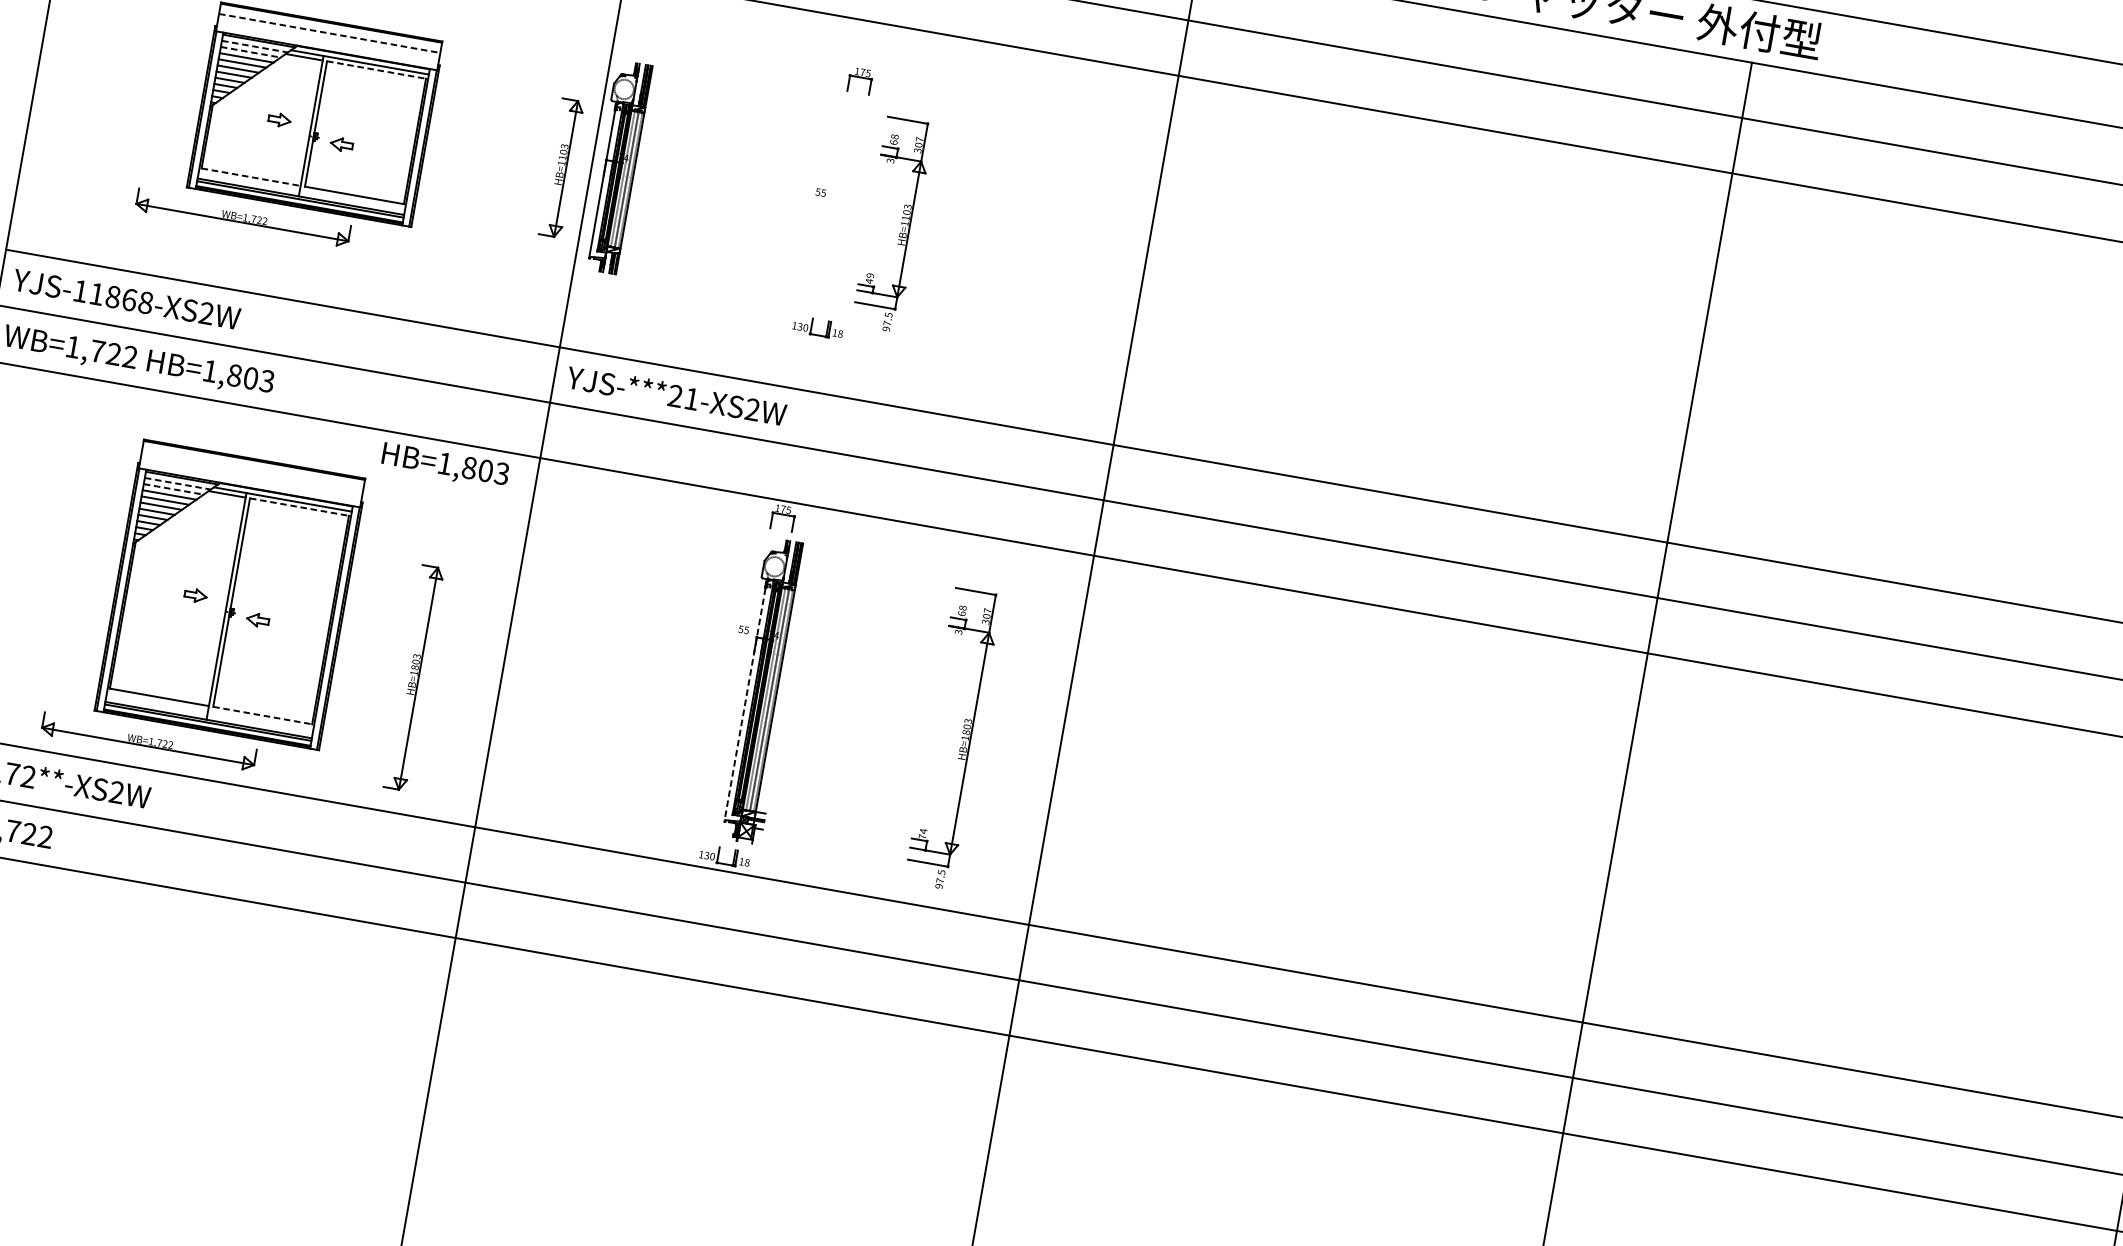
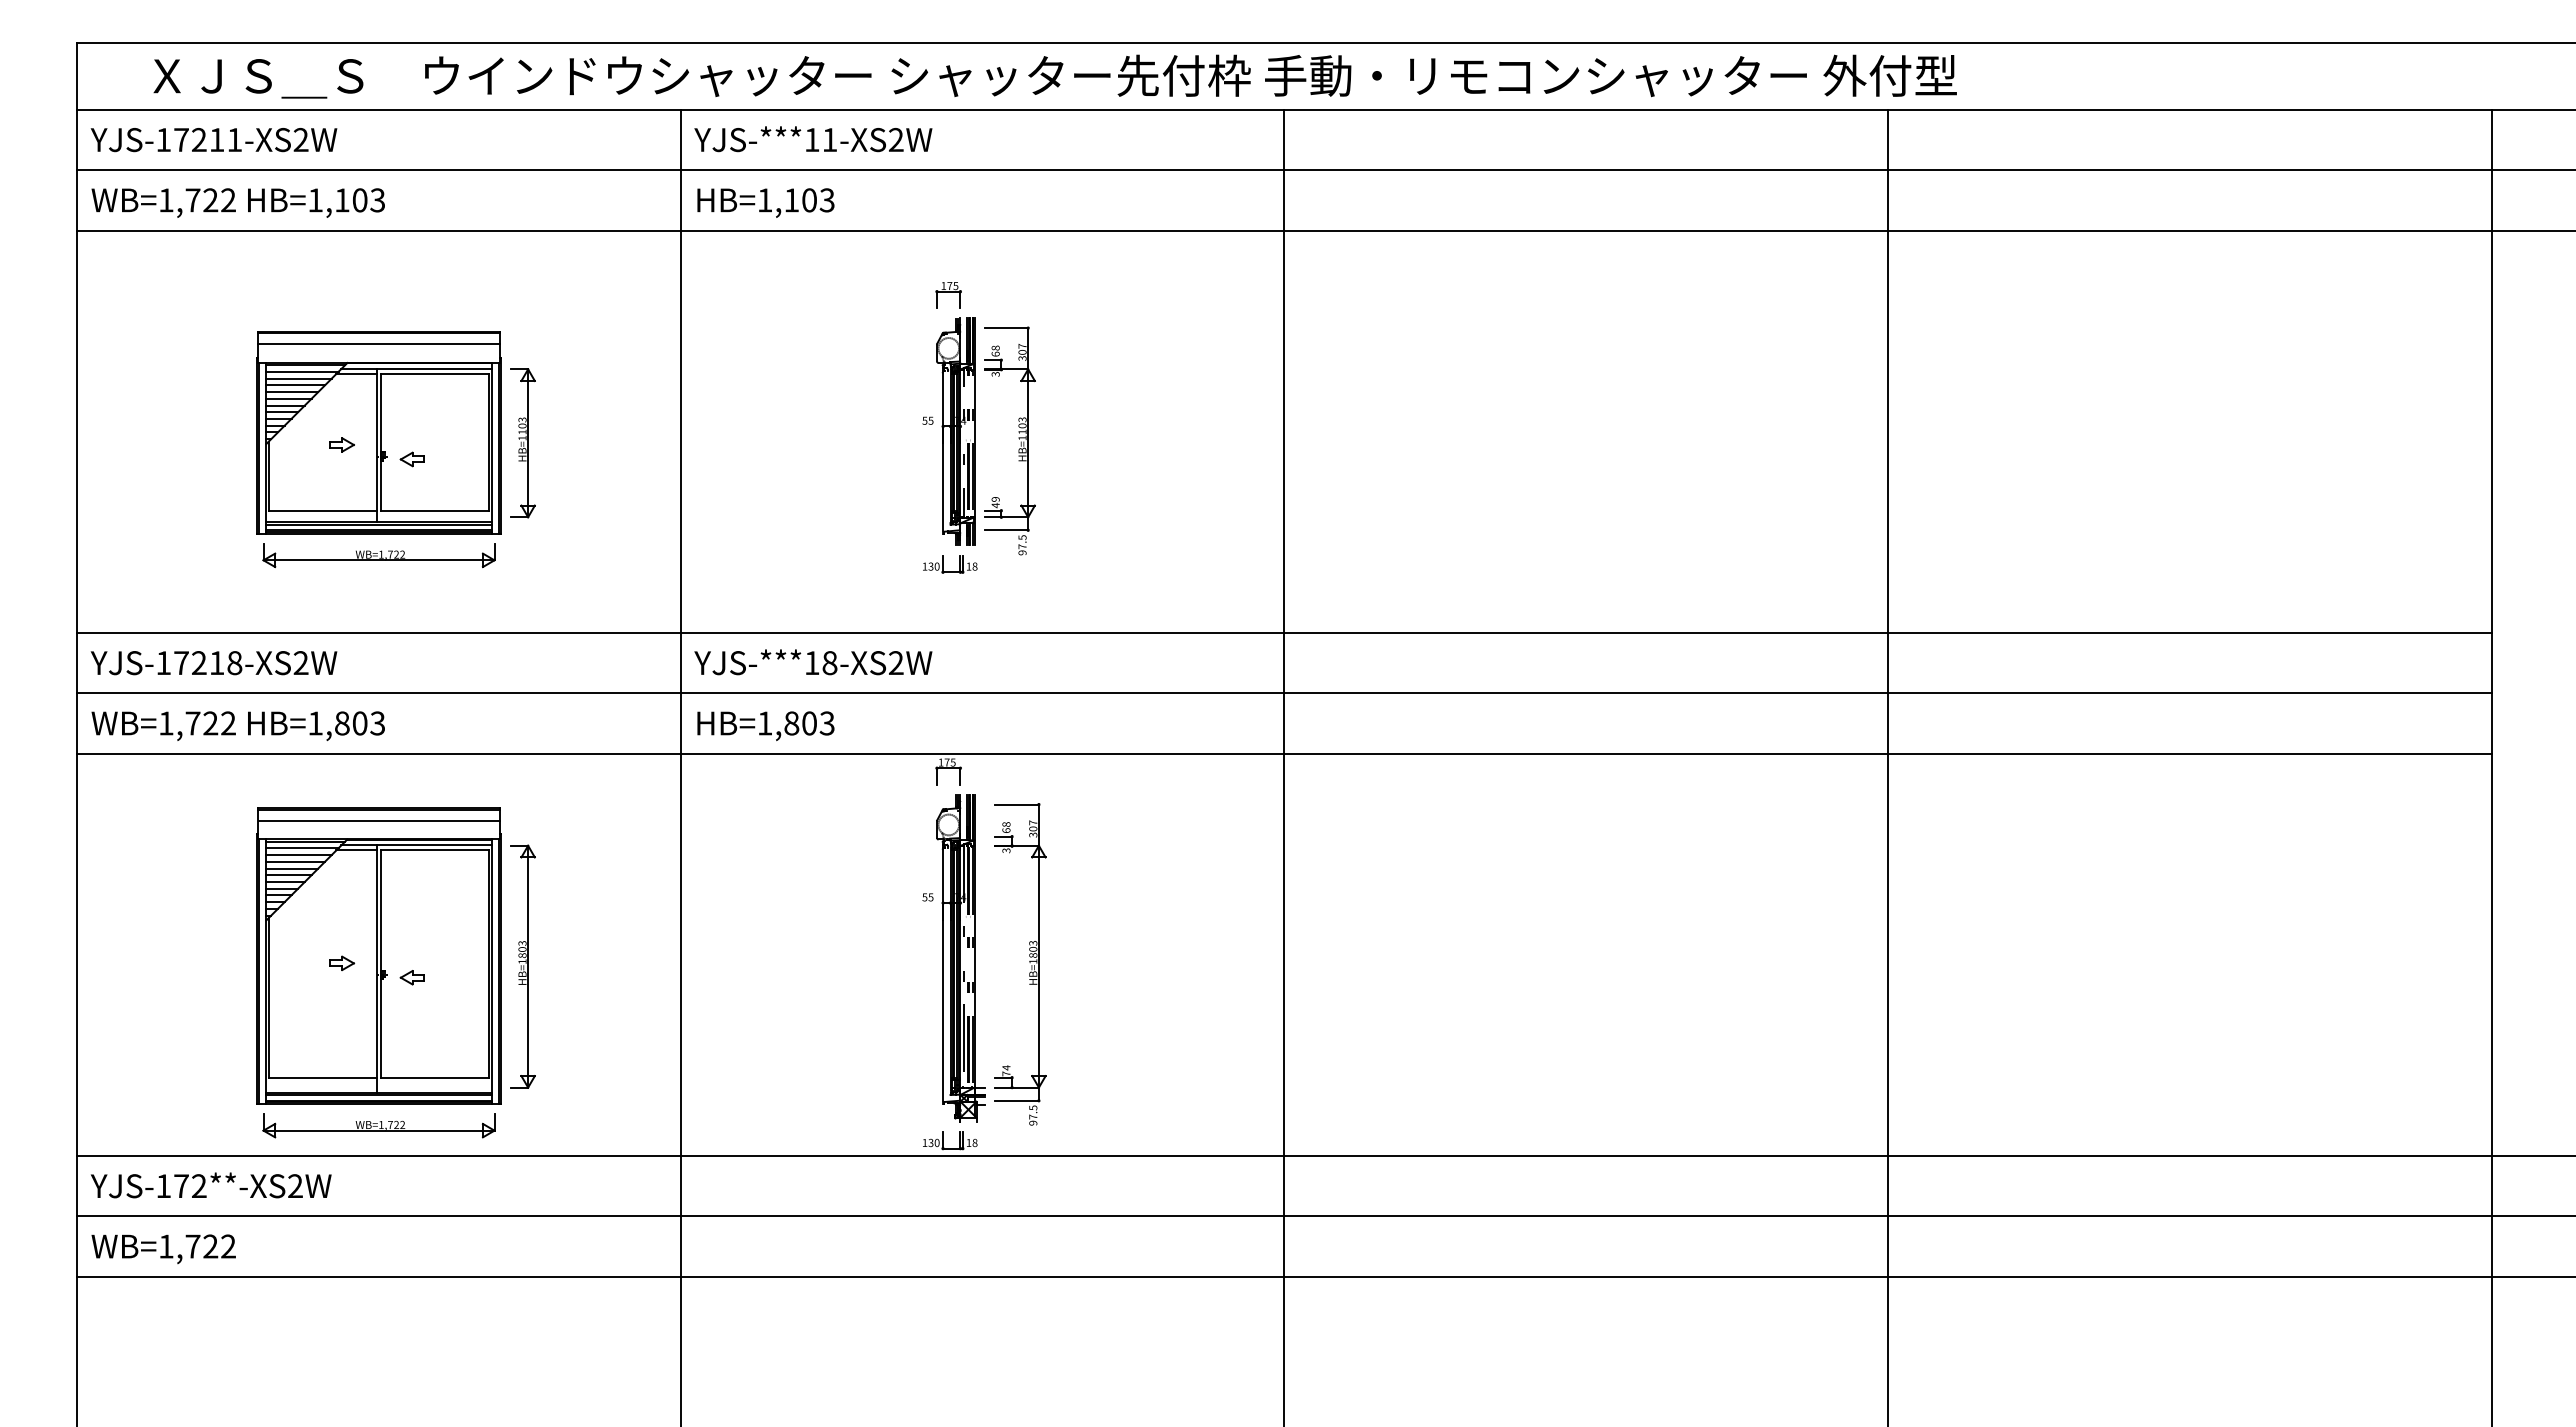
line: (330, 33) -> (379, 344), dashed -> solid
line: (254, 47) -> (302, 372), dashed -> solid
line: (251, 52) -> (299, 378), dashed -> solid
line: (376, 70) -> (435, 374), dashed -> solid
part: (616, 166) -> (955, 431), moved
part: (560, 168) -> (522, 443), moved
line: (250, 176) -> (322, 510), dashed -> solid
part: (242, 218) -> (378, 555), moved
text: (113, 297) -> (199, 663), YJS-11868-XS2W -> YJS-17218-XS2W
text: (683, 397) -> (820, 663), YJS-***21-XS2W -> YJS-***18-XS2W
text: (445, 465) -> (765, 725), moved
line: (252, 470) -> (378, 820), added
line: (177, 483) -> (302, 848), dashed -> solid
line: (174, 489) -> (299, 855), dashed -> solid
line: (299, 507) -> (435, 850), dashed -> solid
part: (413, 677) -> (522, 966), moved
line: (745, 704) -> (943, 976), dashed -> solid
line: (262, 715) -> (435, 1077), dashed -> solid
part: (961, 738) -> (1029, 962), moved
part: (148, 741) -> (378, 1125), moved

